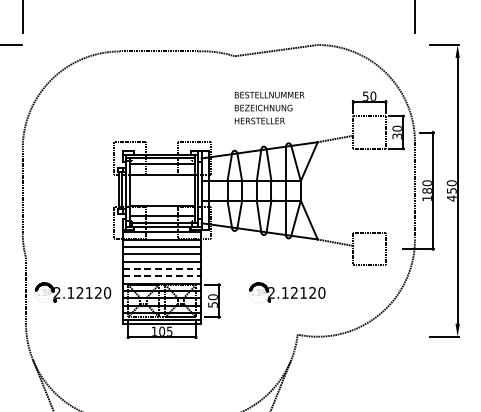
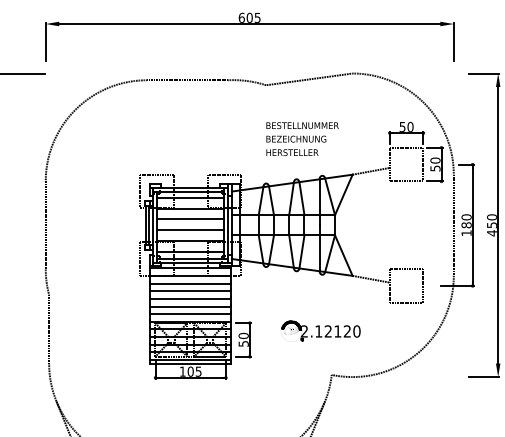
text: (396, 136) -> (434, 168), 30 -> 50
line: (161, 185) -> (190, 219), added
line: (161, 195) -> (190, 230), added
line: (162, 268) -> (191, 306), dashed -> solid
line: (162, 276) -> (191, 314), dashed -> solid
part: (72, 291) -> (97, 330), removed

